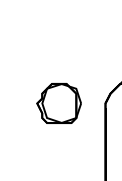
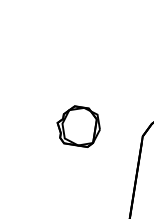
part: (58, 103) -> (77, 126), size x0.7

